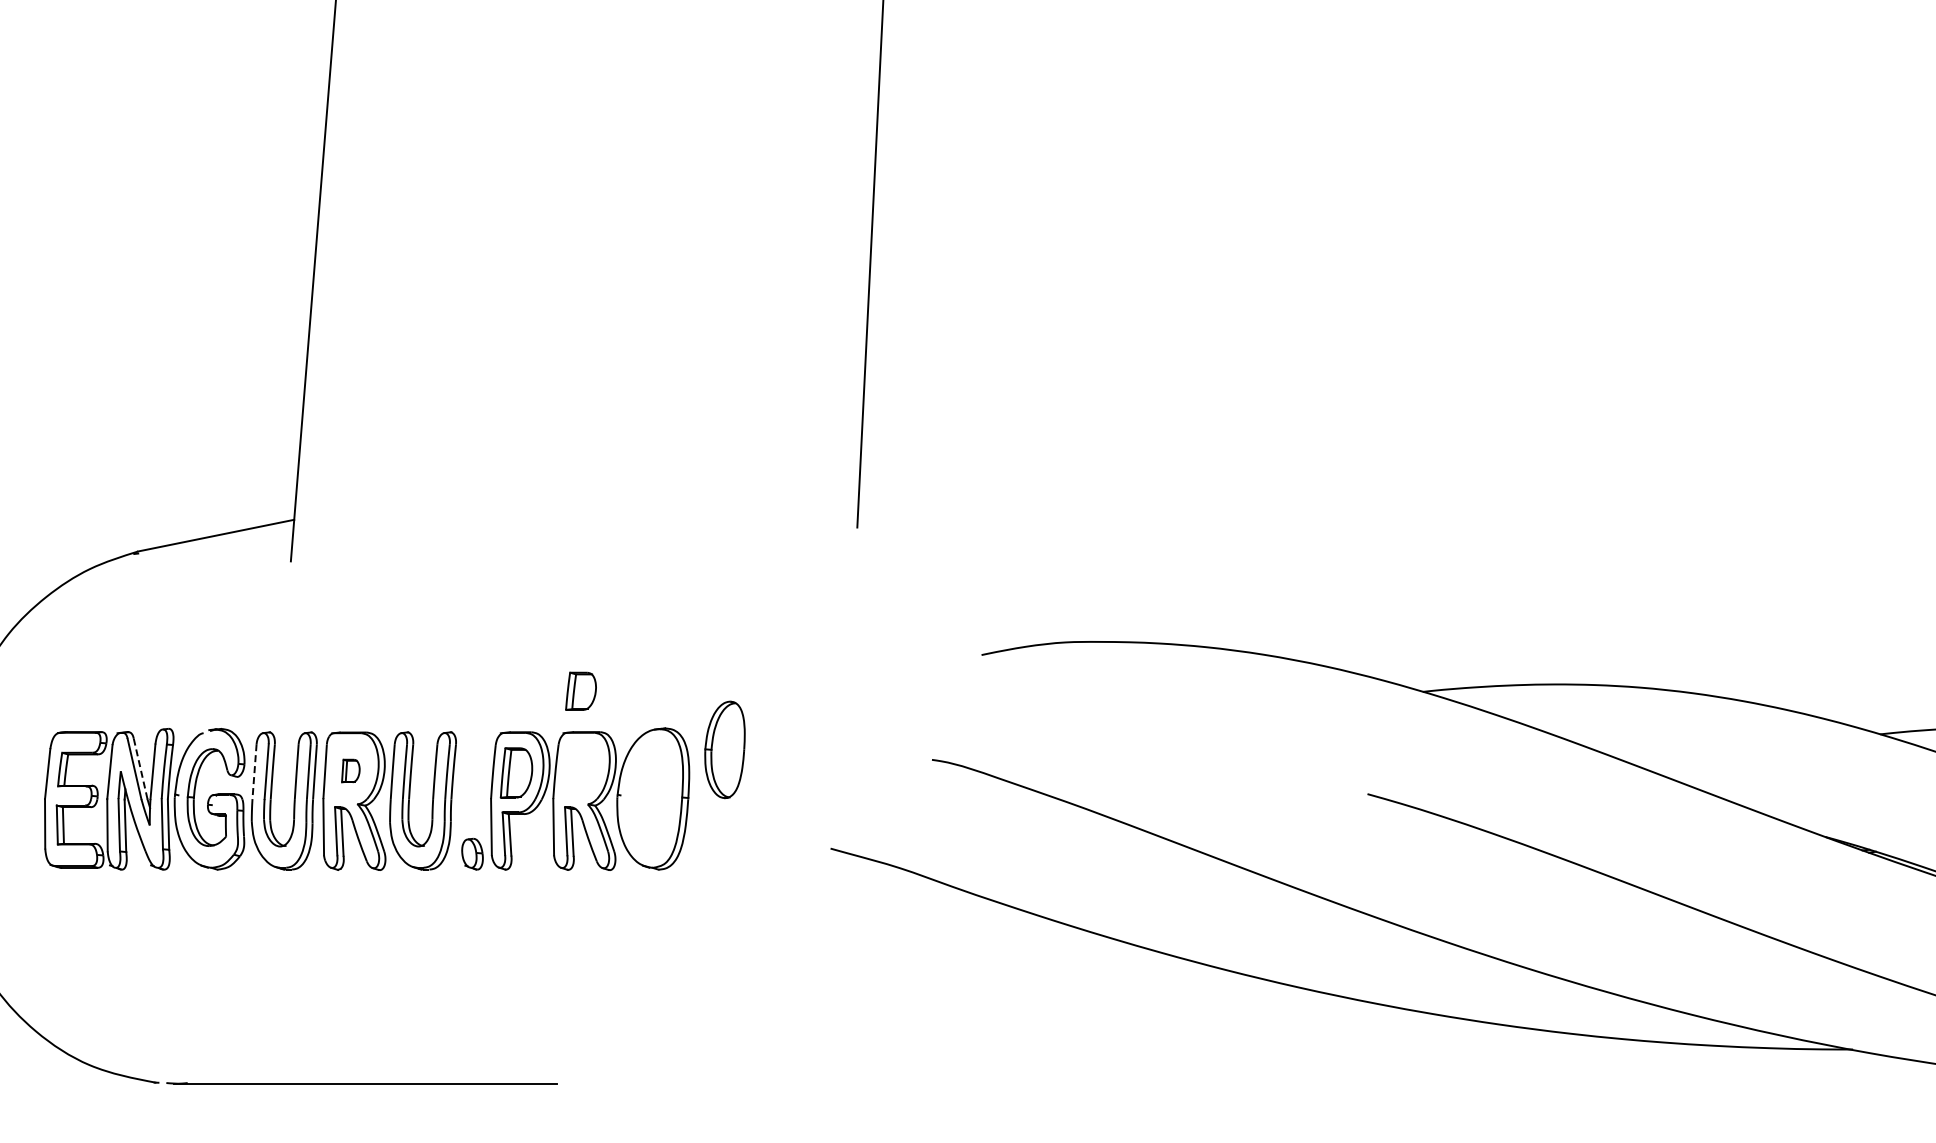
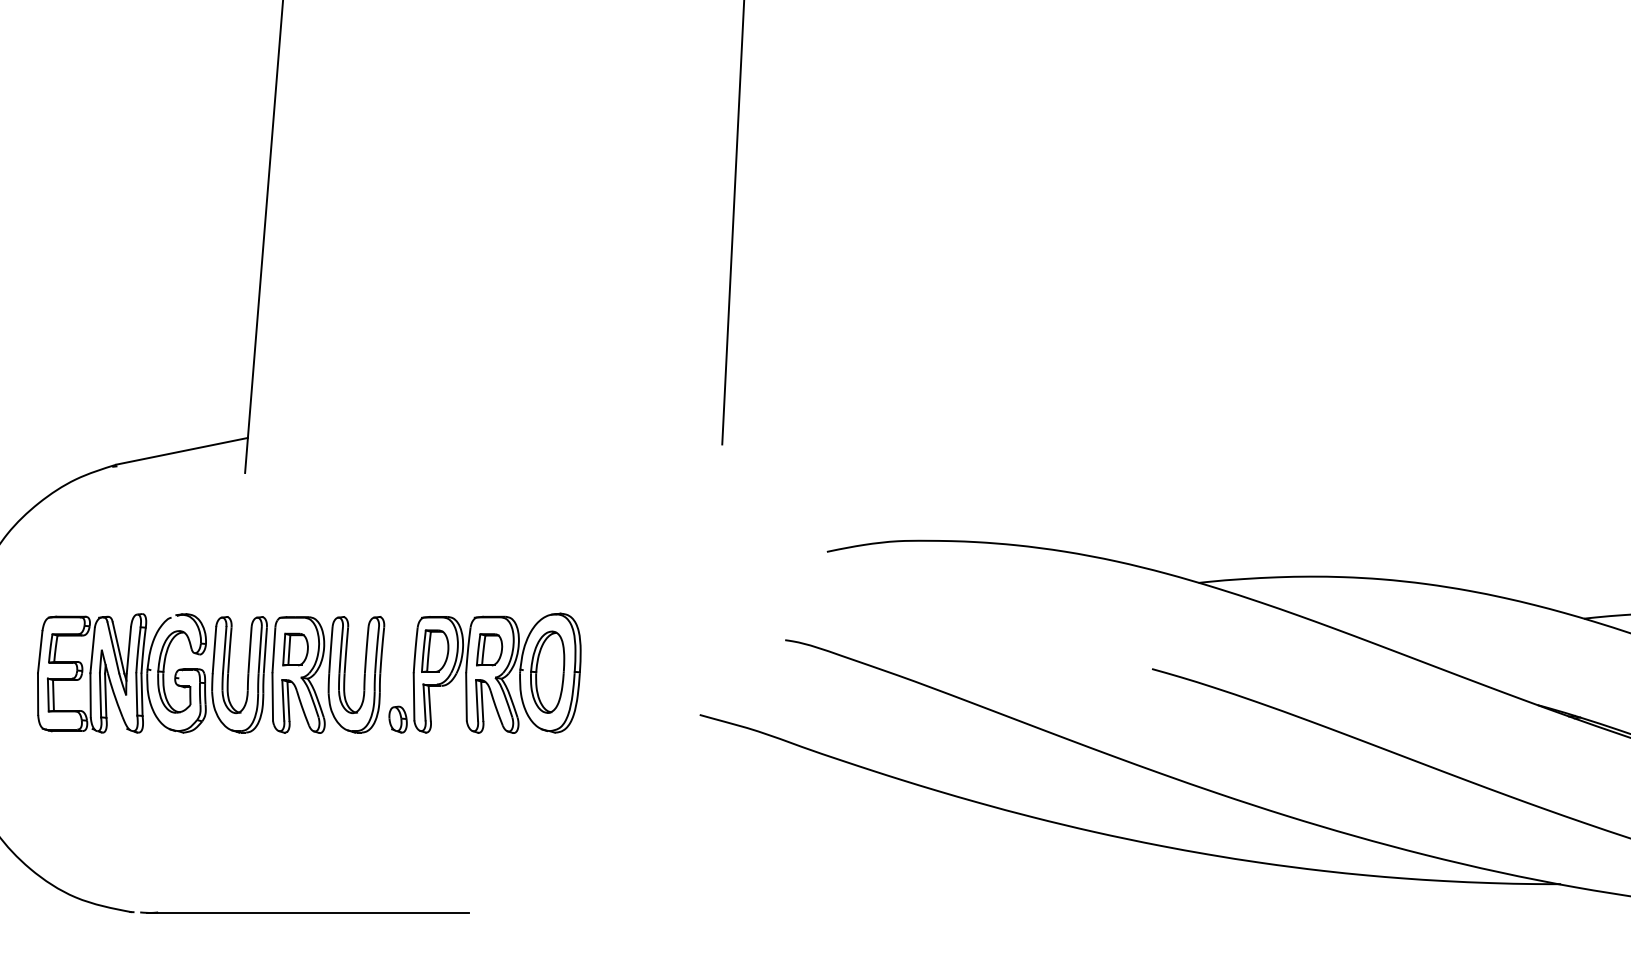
part: (580, 690) -> (489, 649), moved
part: (724, 749) -> (547, 671), moved
line: (140, 769) -> (118, 648), dashed -> solid
part: (350, 770) -> (295, 649), size x1.67
line: (254, 771) -> (214, 649), dashed -> solid

